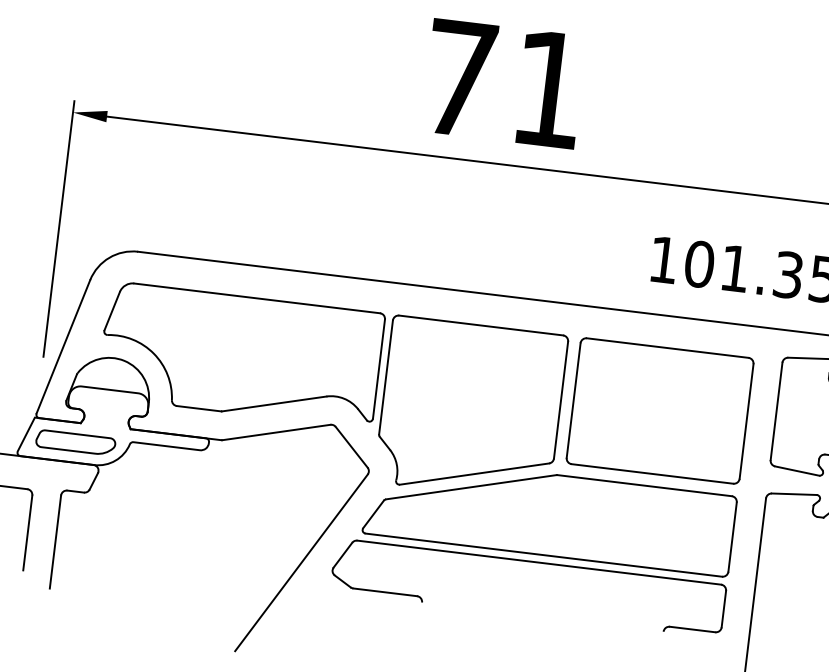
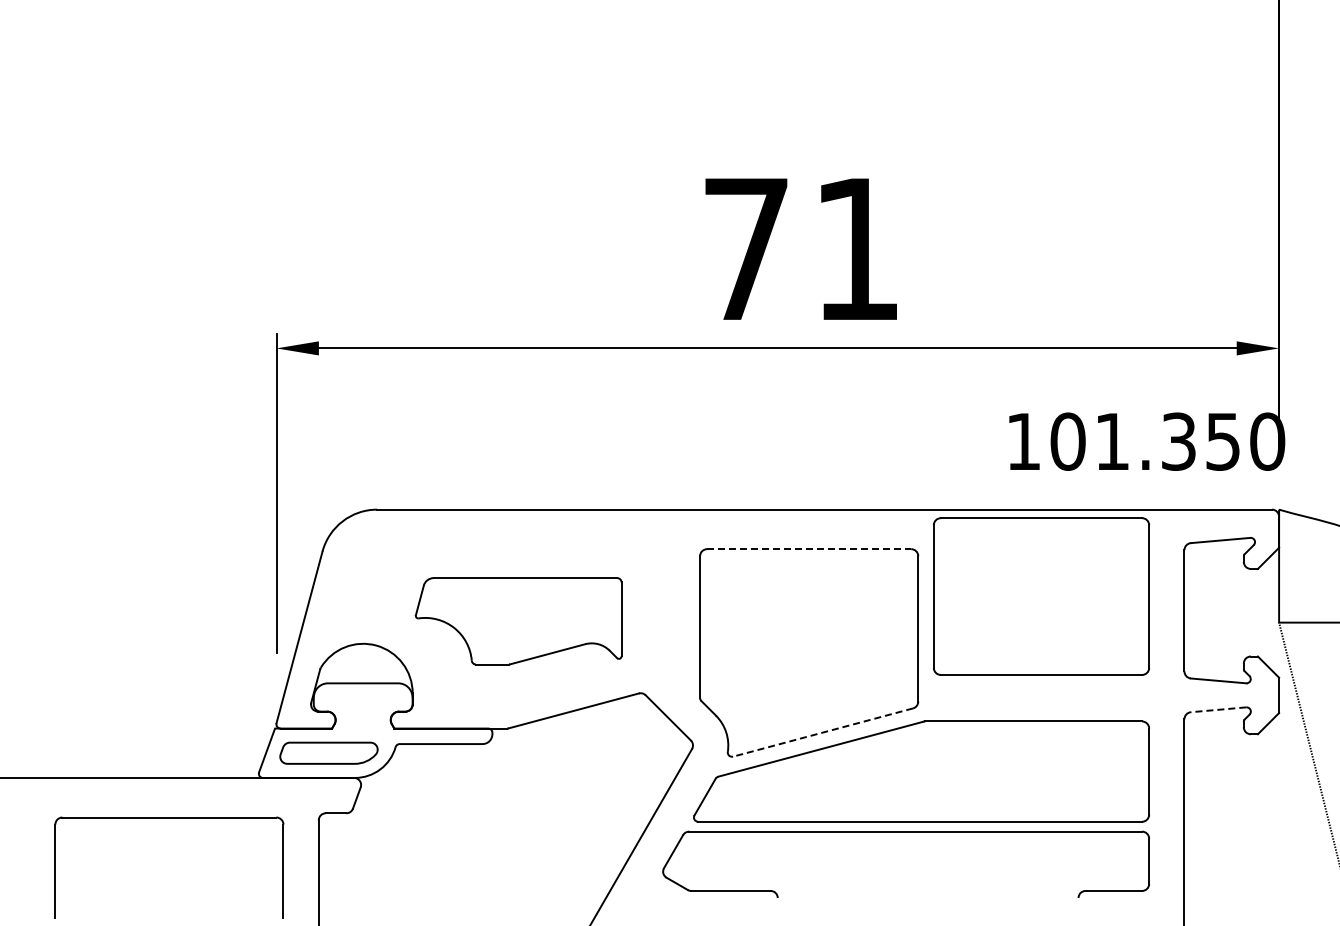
line: (481, 325) -> (809, 549), solid -> dashed
part: (240, 355) -> (518, 621), size x0.6
part: (660, 410) -> (1041, 596), moved
line: (474, 473) -> (822, 732), solid -> dashed
line: (794, 493) -> (1218, 709), solid -> dashed

